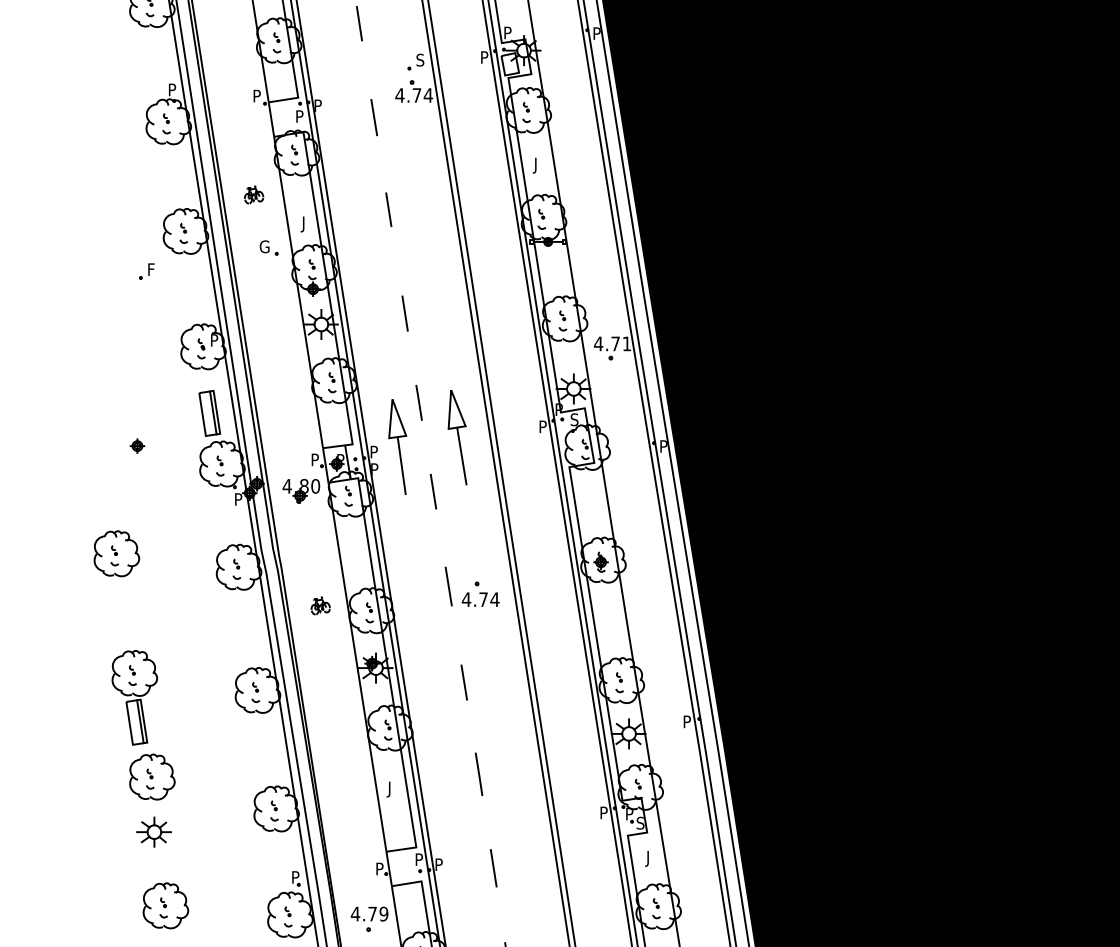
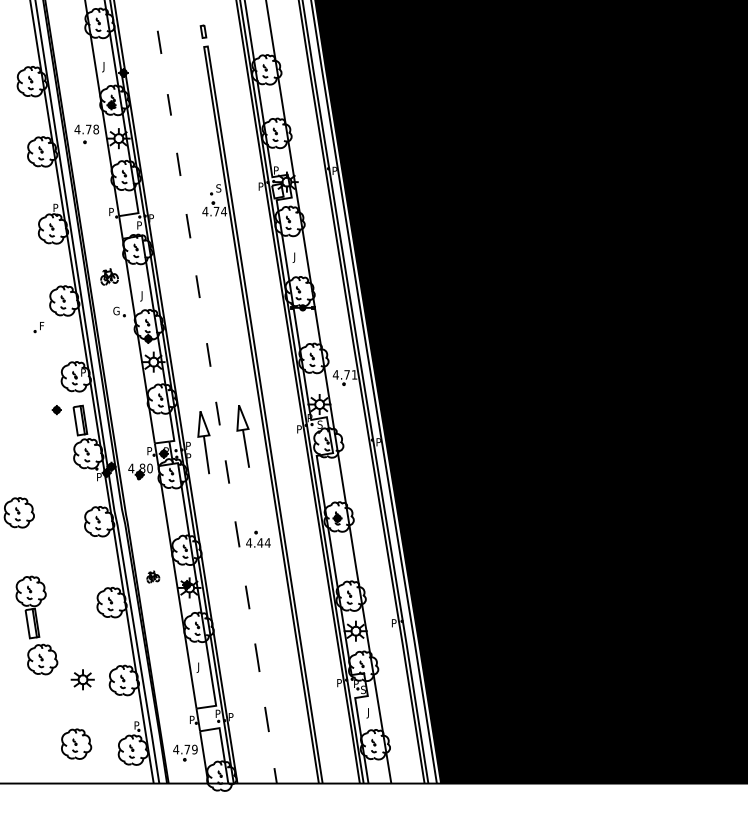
part: (254, 194) -> (109, 276), size x1.4
part: (136, 446) -> (56, 410), moved
text: (483, 598) -> (260, 542), 4.74 -> 4.44
part: (321, 605) -> (153, 576), moved
part: (153, 831) -> (82, 679), moved
part: (165, 904) -> (76, 743), moved

